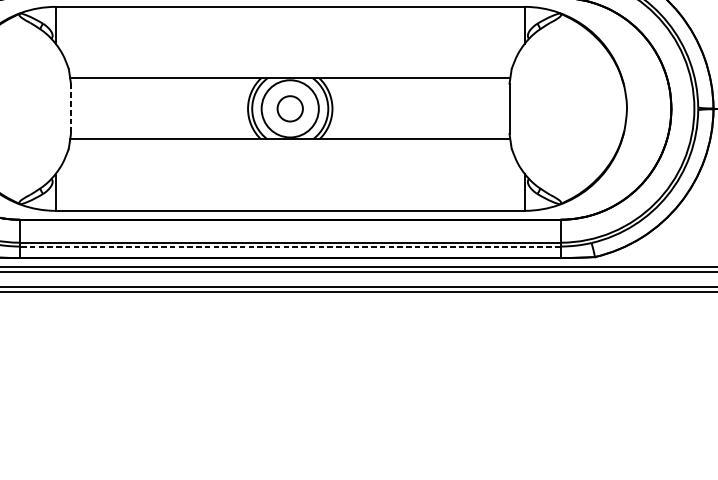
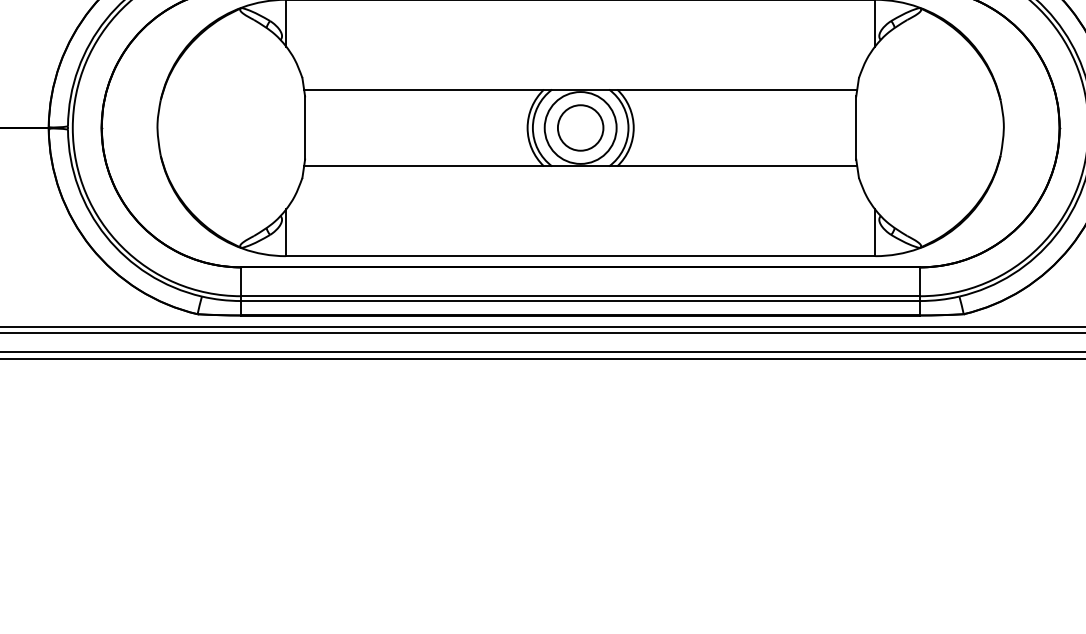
line: (71, 108) -> (305, 127), dashed -> solid
circle: (290, 108) -> (580, 127), size x1.43
line: (290, 246) -> (580, 301), dashed -> solid

